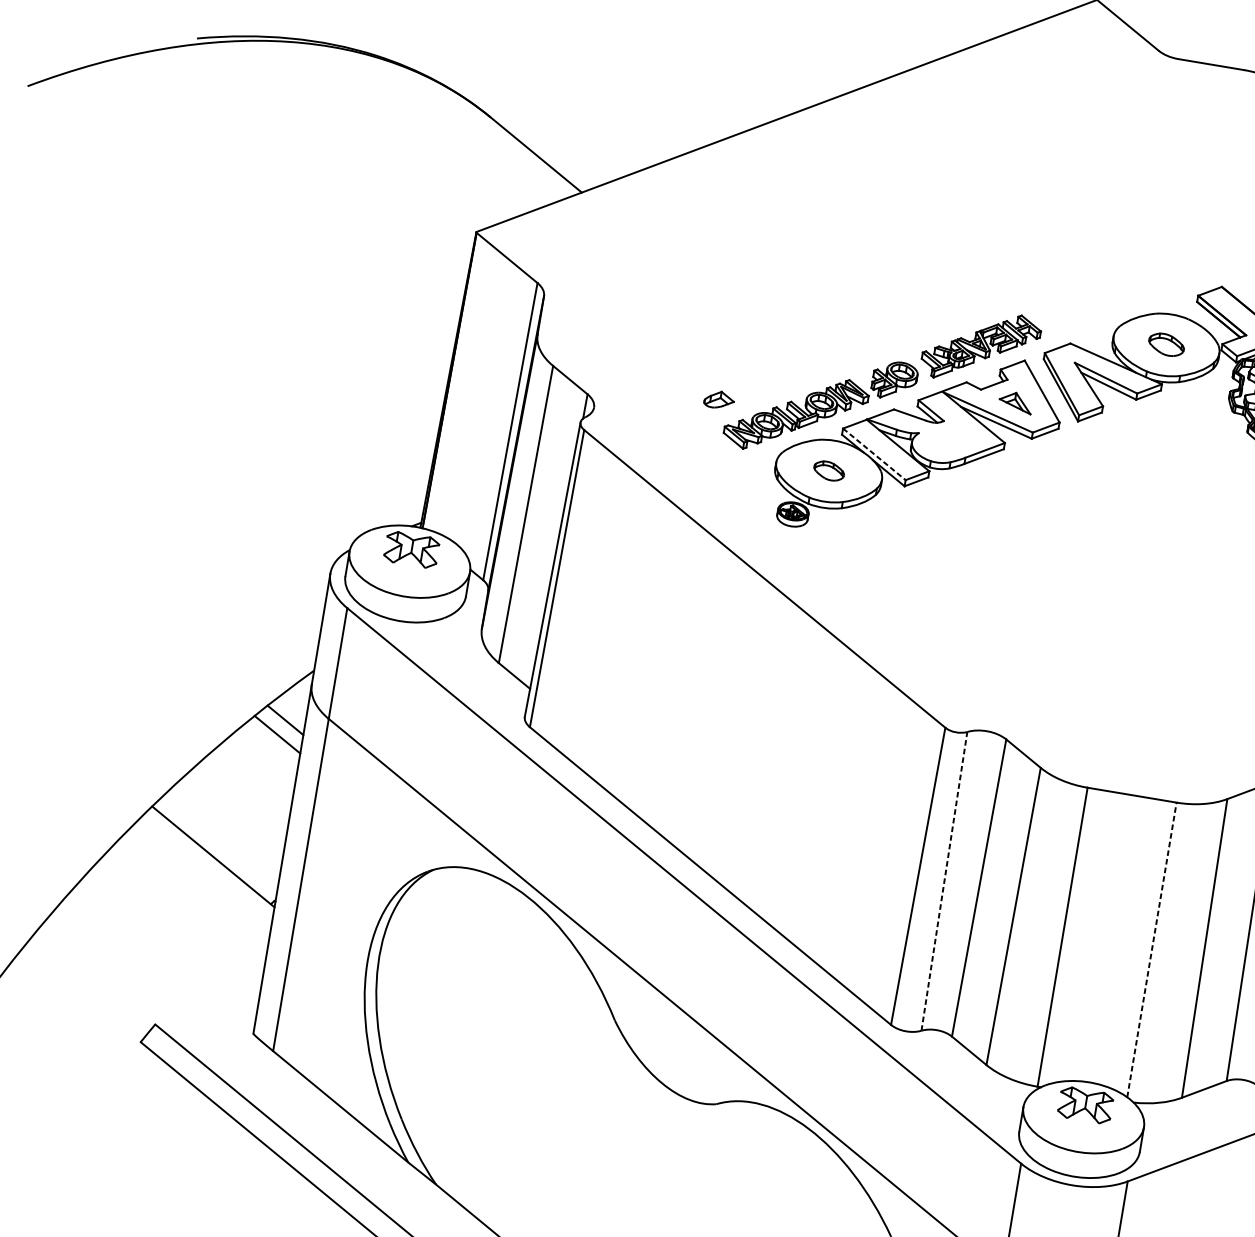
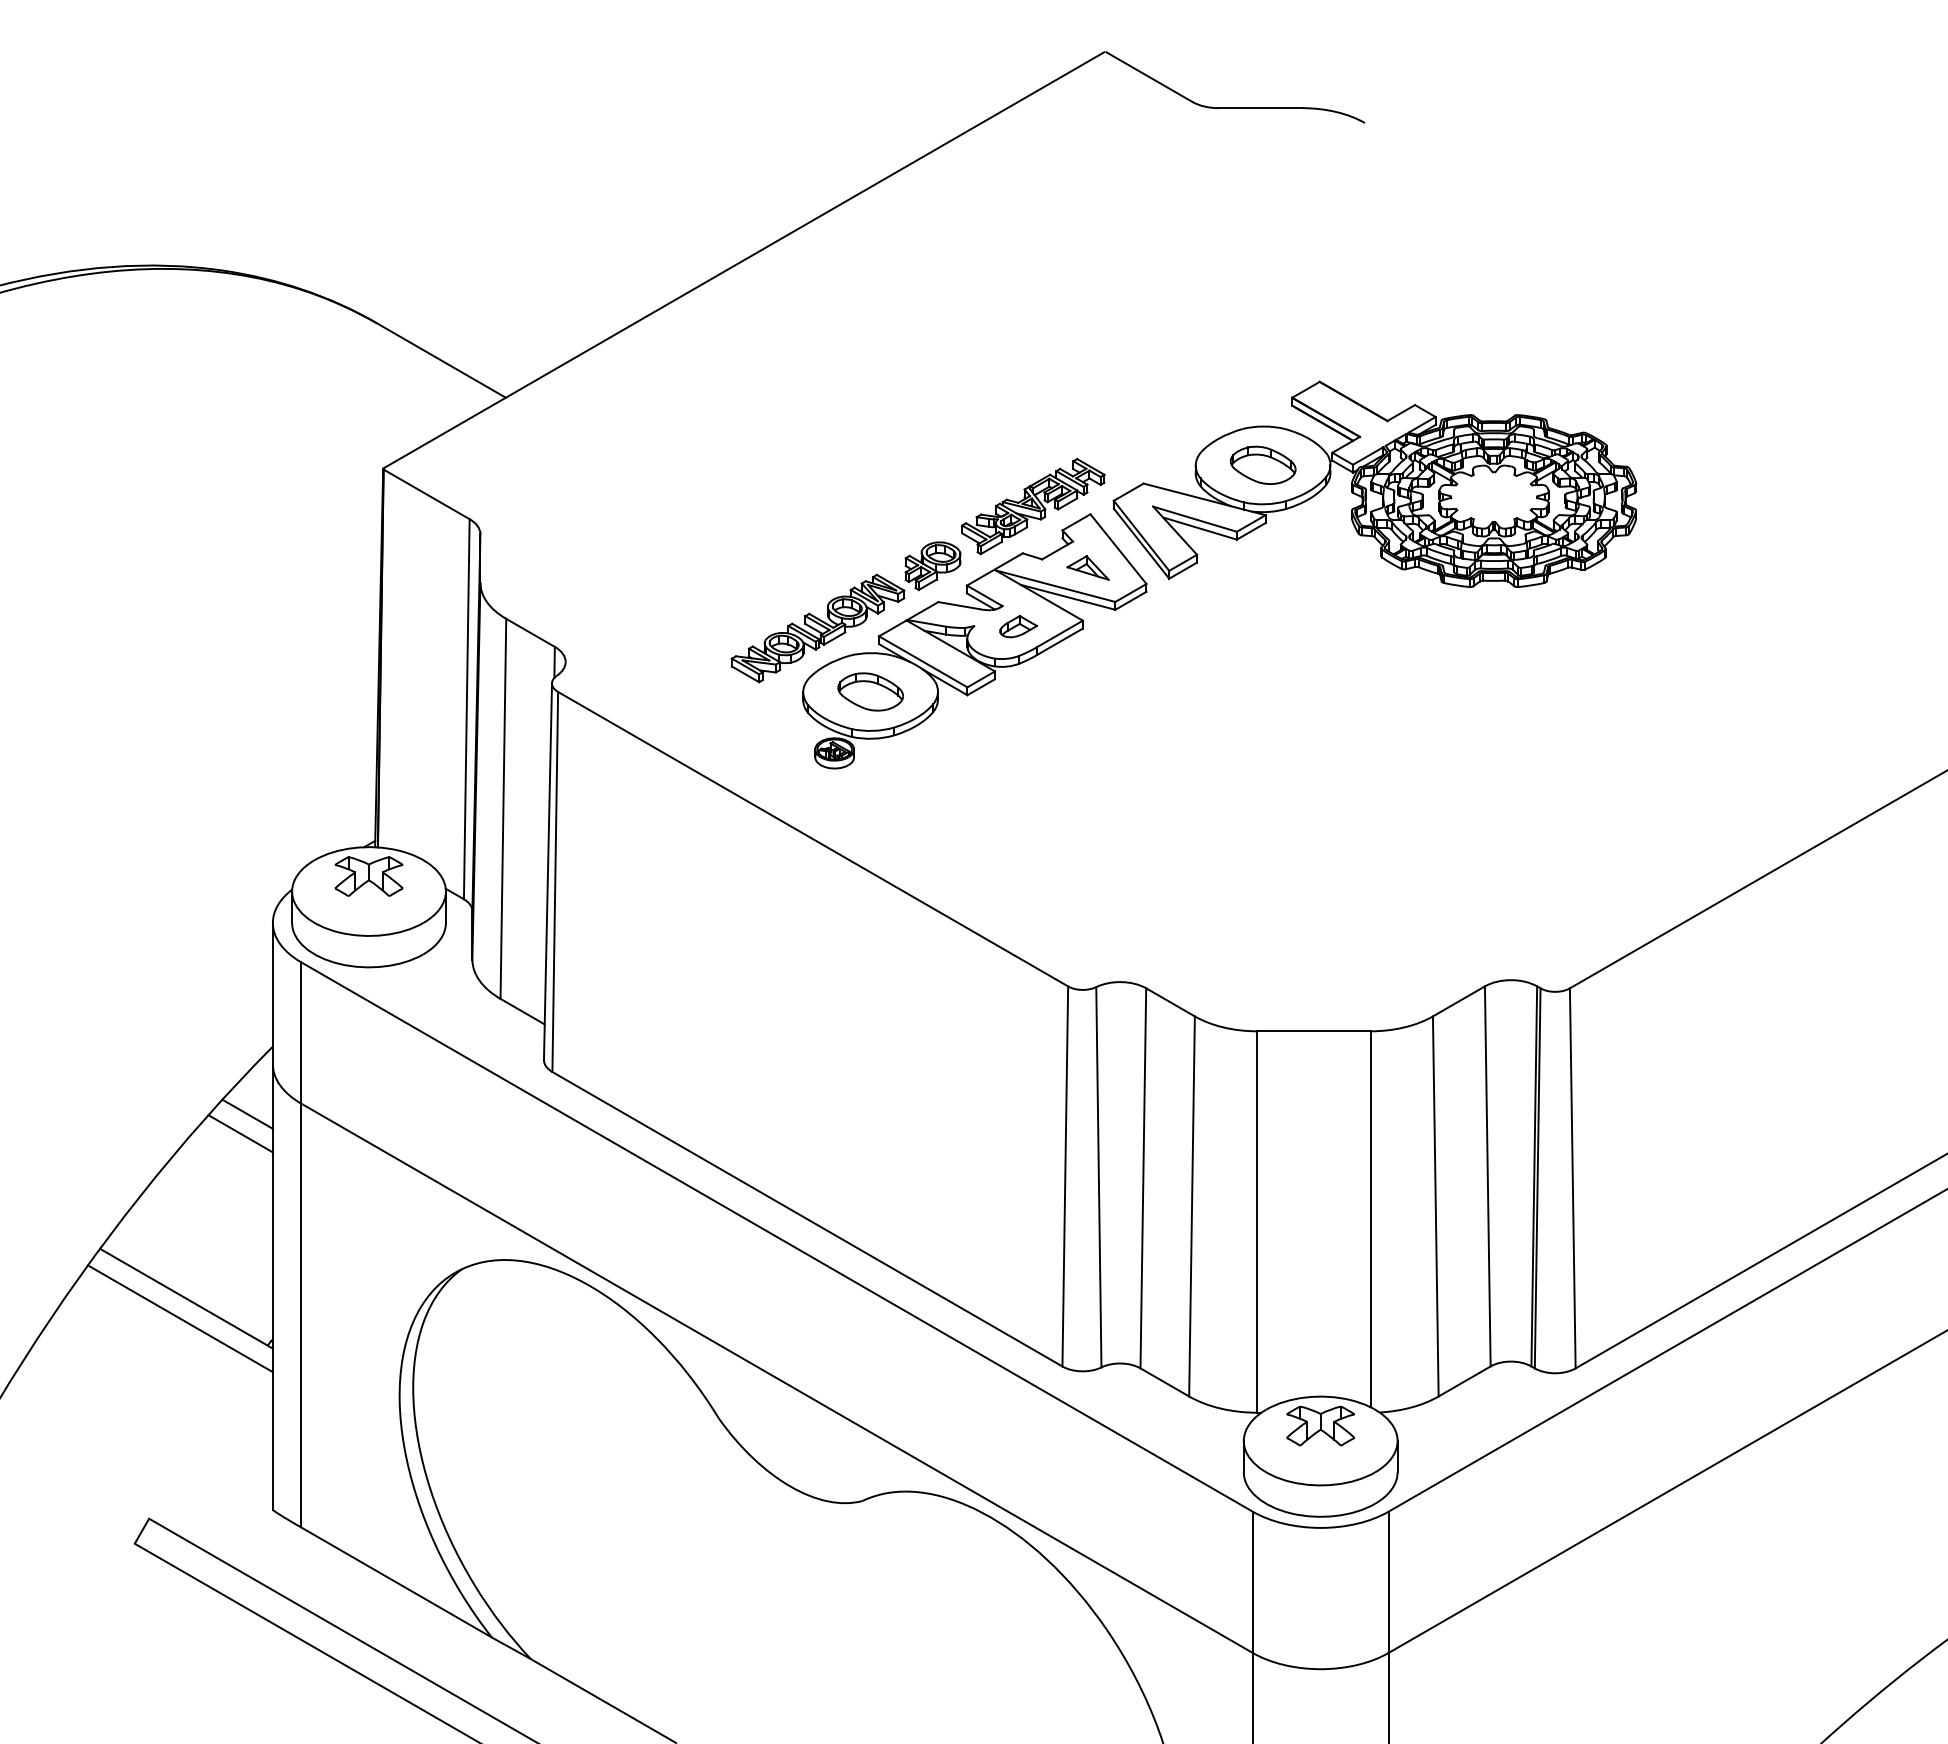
part: (1166, 344) -> (1262, 464), size x1.43
part: (719, 399) -> (1018, 626), moved
line: (874, 454) -> (923, 662), dashed -> solid
part: (829, 470) -> (870, 691), size x1.67
line: (206, 871) -> (180, 1318), added
line: (944, 880) -> (1098, 1176), dashed -> solid
line: (1151, 950) -> (1370, 1219), dashed -> solid

